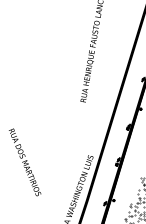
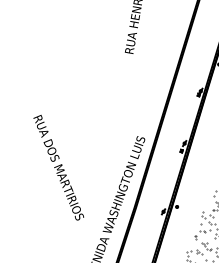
text: (25, 162) -> (59, 167), moved

